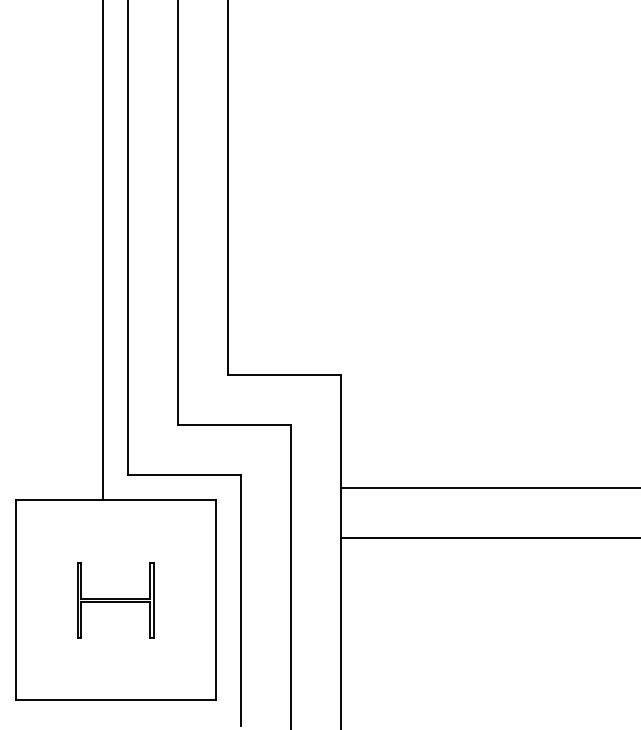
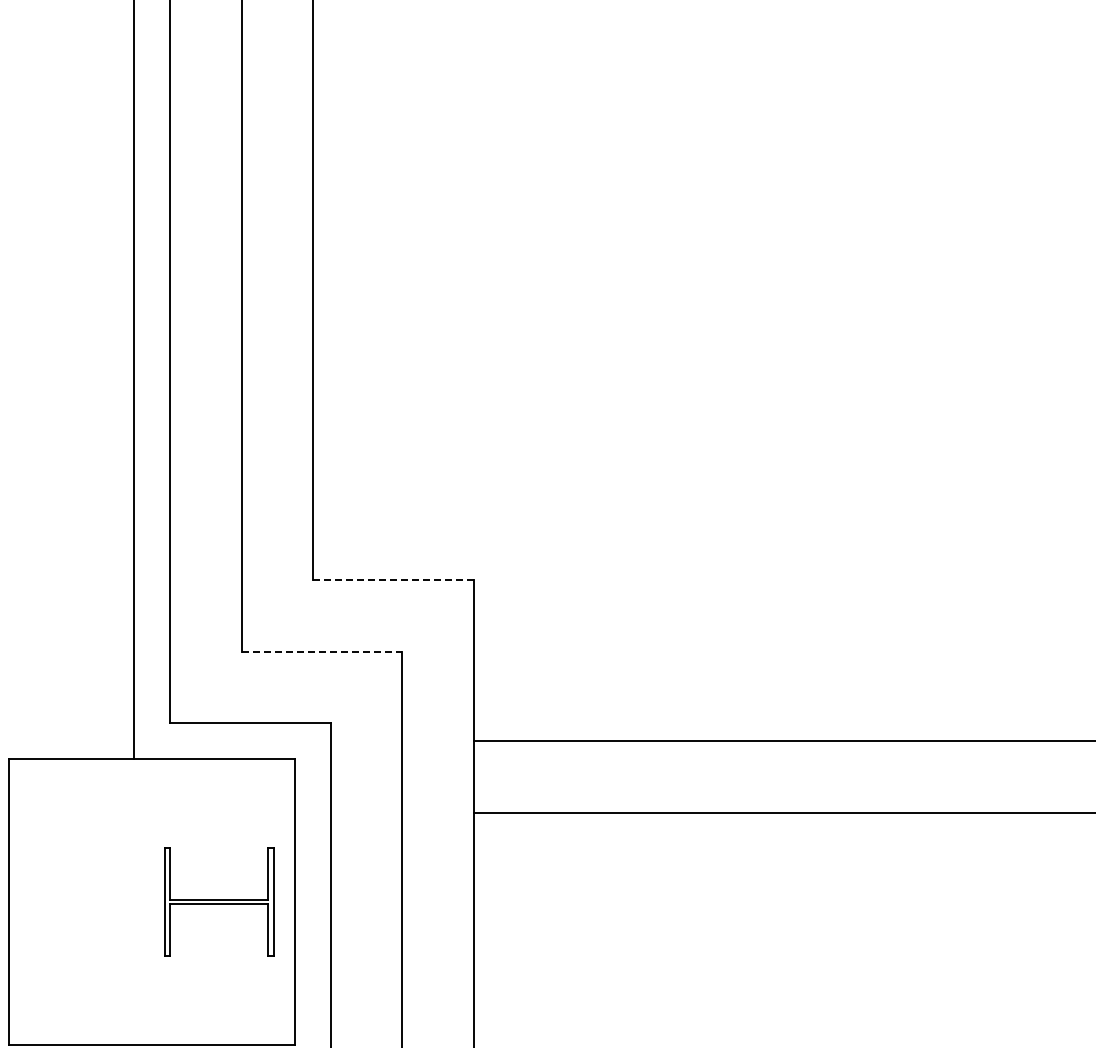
line: (284, 375) -> (393, 580), solid -> dashed
line: (235, 424) -> (322, 651), solid -> dashed
part: (115, 599) -> (219, 901), moved

